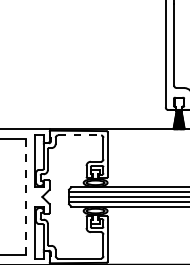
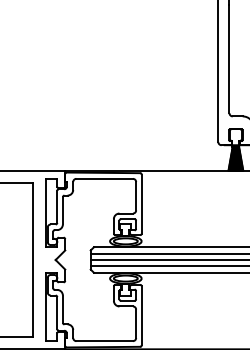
line: (80, 135) -> (105, 178), dashed -> solid
line: (25, 197) -> (33, 260), dashed -> solid

